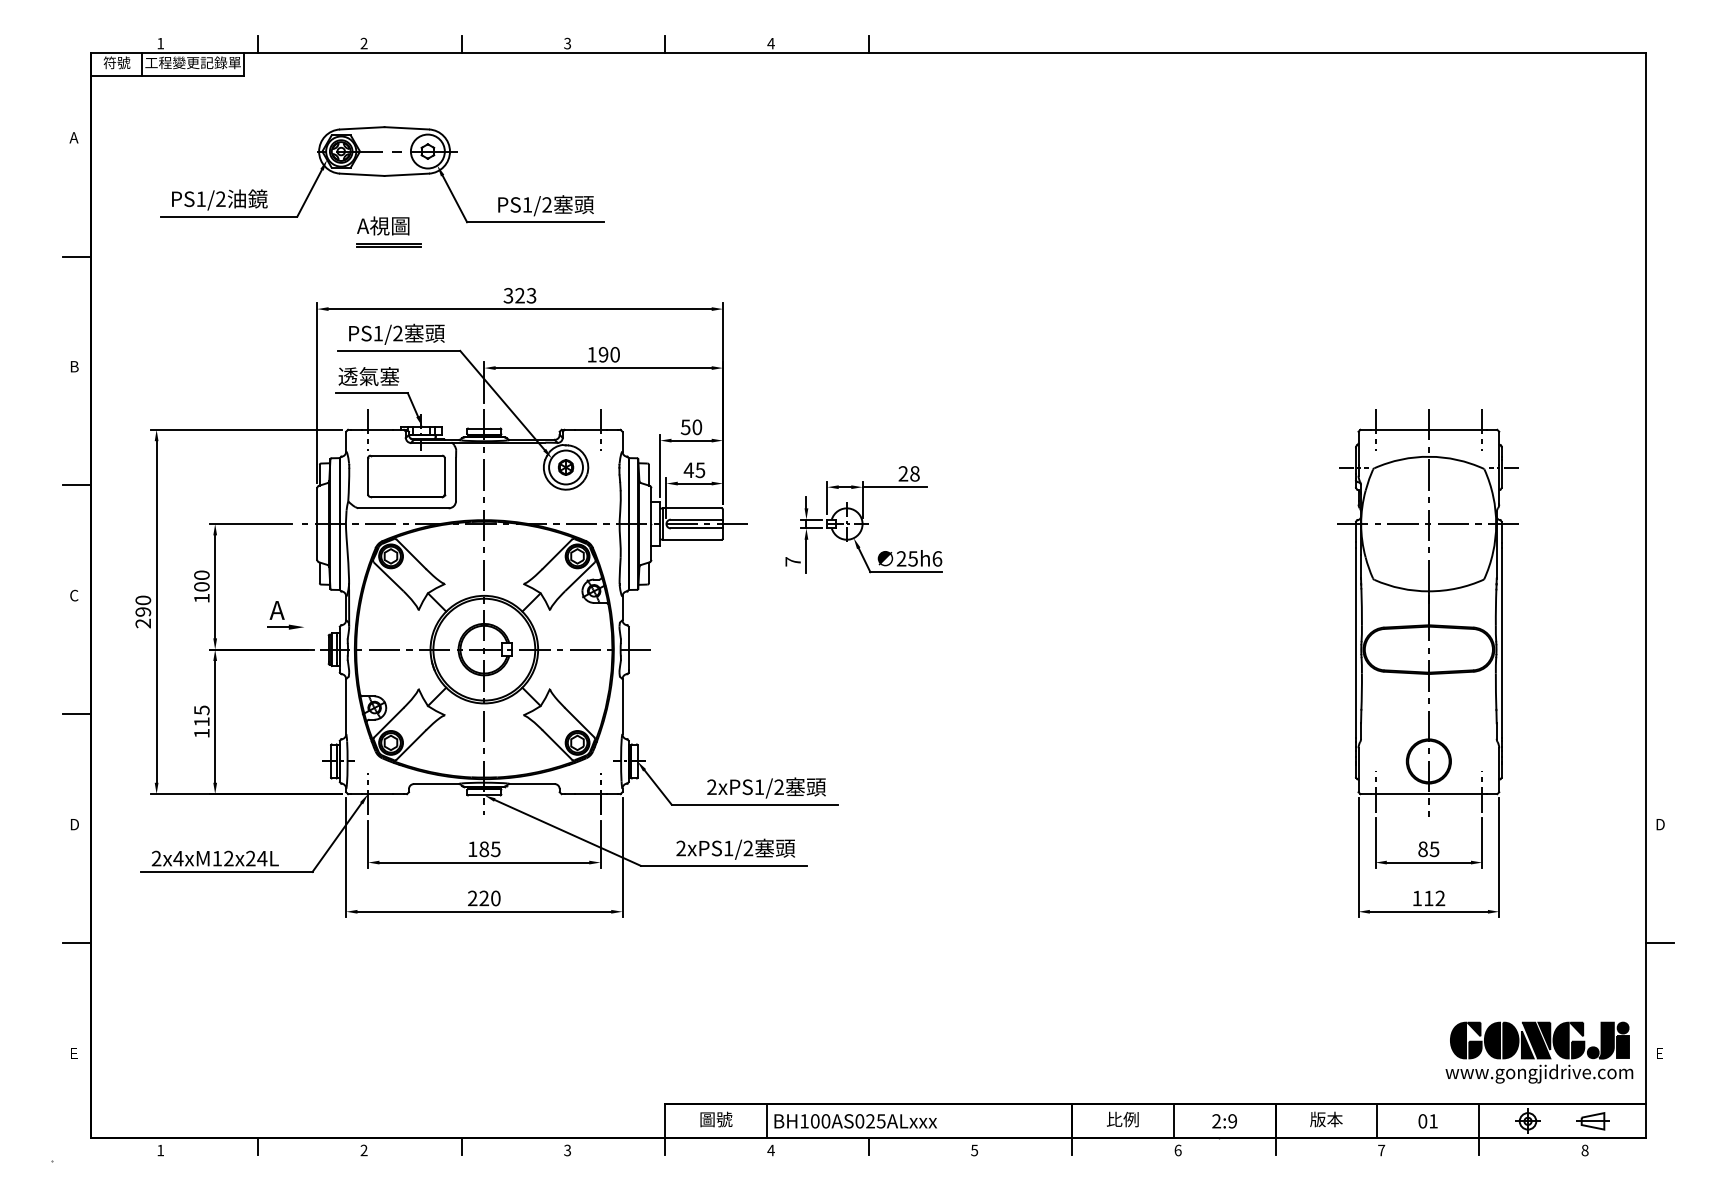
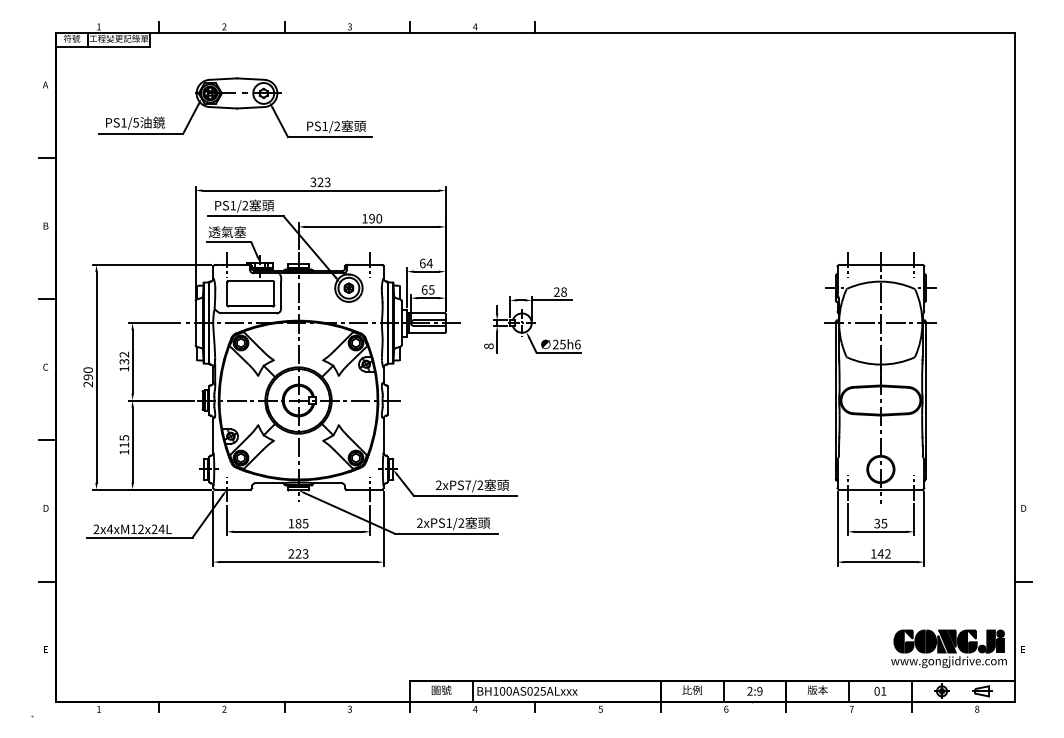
text: (219, 198) -> (135, 122), PS1/2 -> PS1/5
part: (388, 231) -> (239, 142), removed
text: (690, 427) -> (425, 263), 50 -> 64
text: (688, 469) -> (424, 289), 45 -> 65
text: (792, 562) -> (488, 346), 7 -> 8
text: (202, 579) -> (124, 357), 100 -> 132
part: (284, 615) -> (175, 379), removed
text: (758, 785) -> (467, 484), 2xPS1/2 -> 2xPS7/2
text: (1423, 849) -> (877, 523), 85 -> 35
text: (495, 897) -> (305, 553), 220 -> 223
text: (1428, 897) -> (880, 553), 112 -> 142

